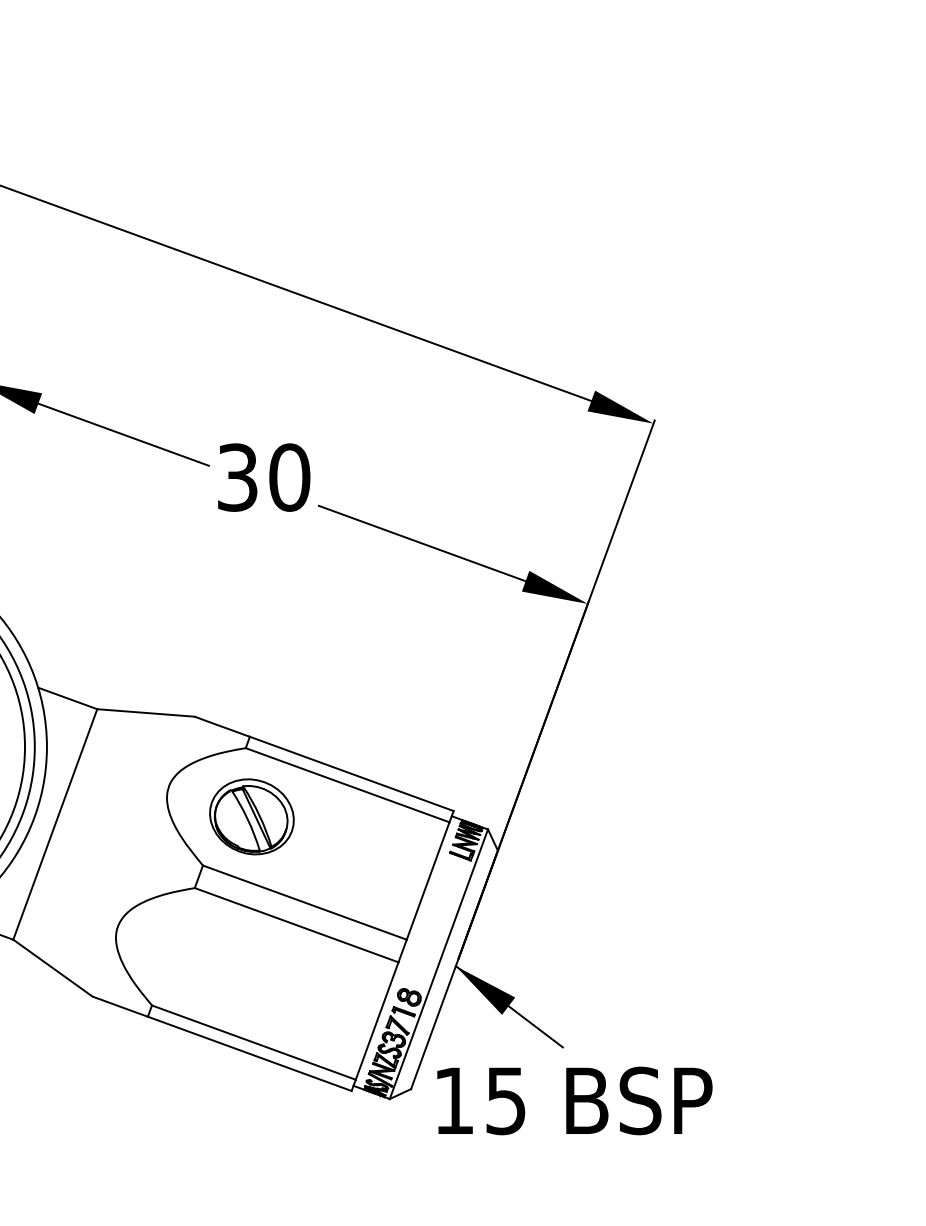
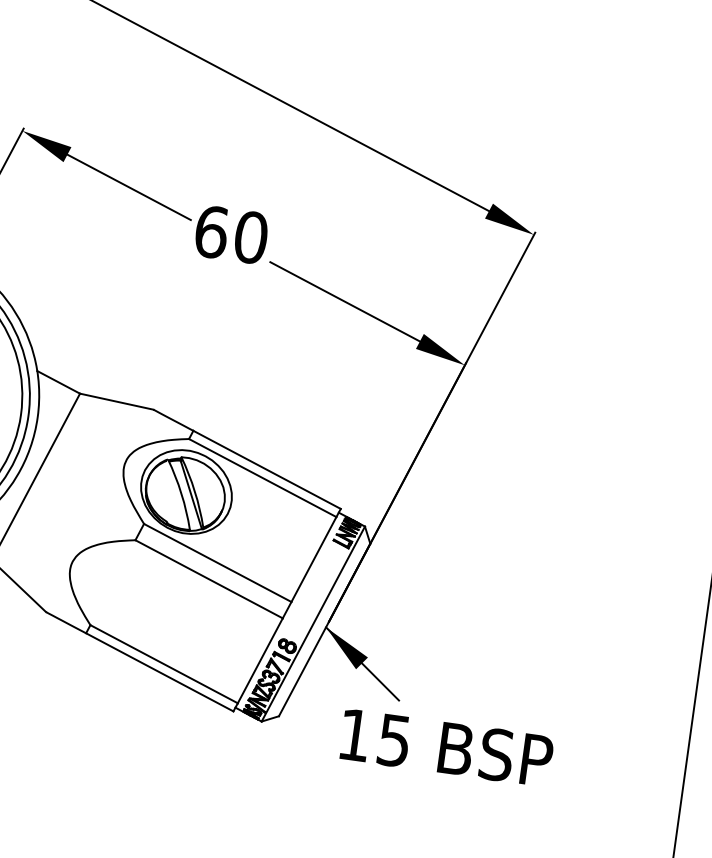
text: (237, 477) -> (211, 231), 30 -> 60
part: (251, 816) -> (186, 491), size x1.43
text: (574, 1100) -> (446, 747), moved

